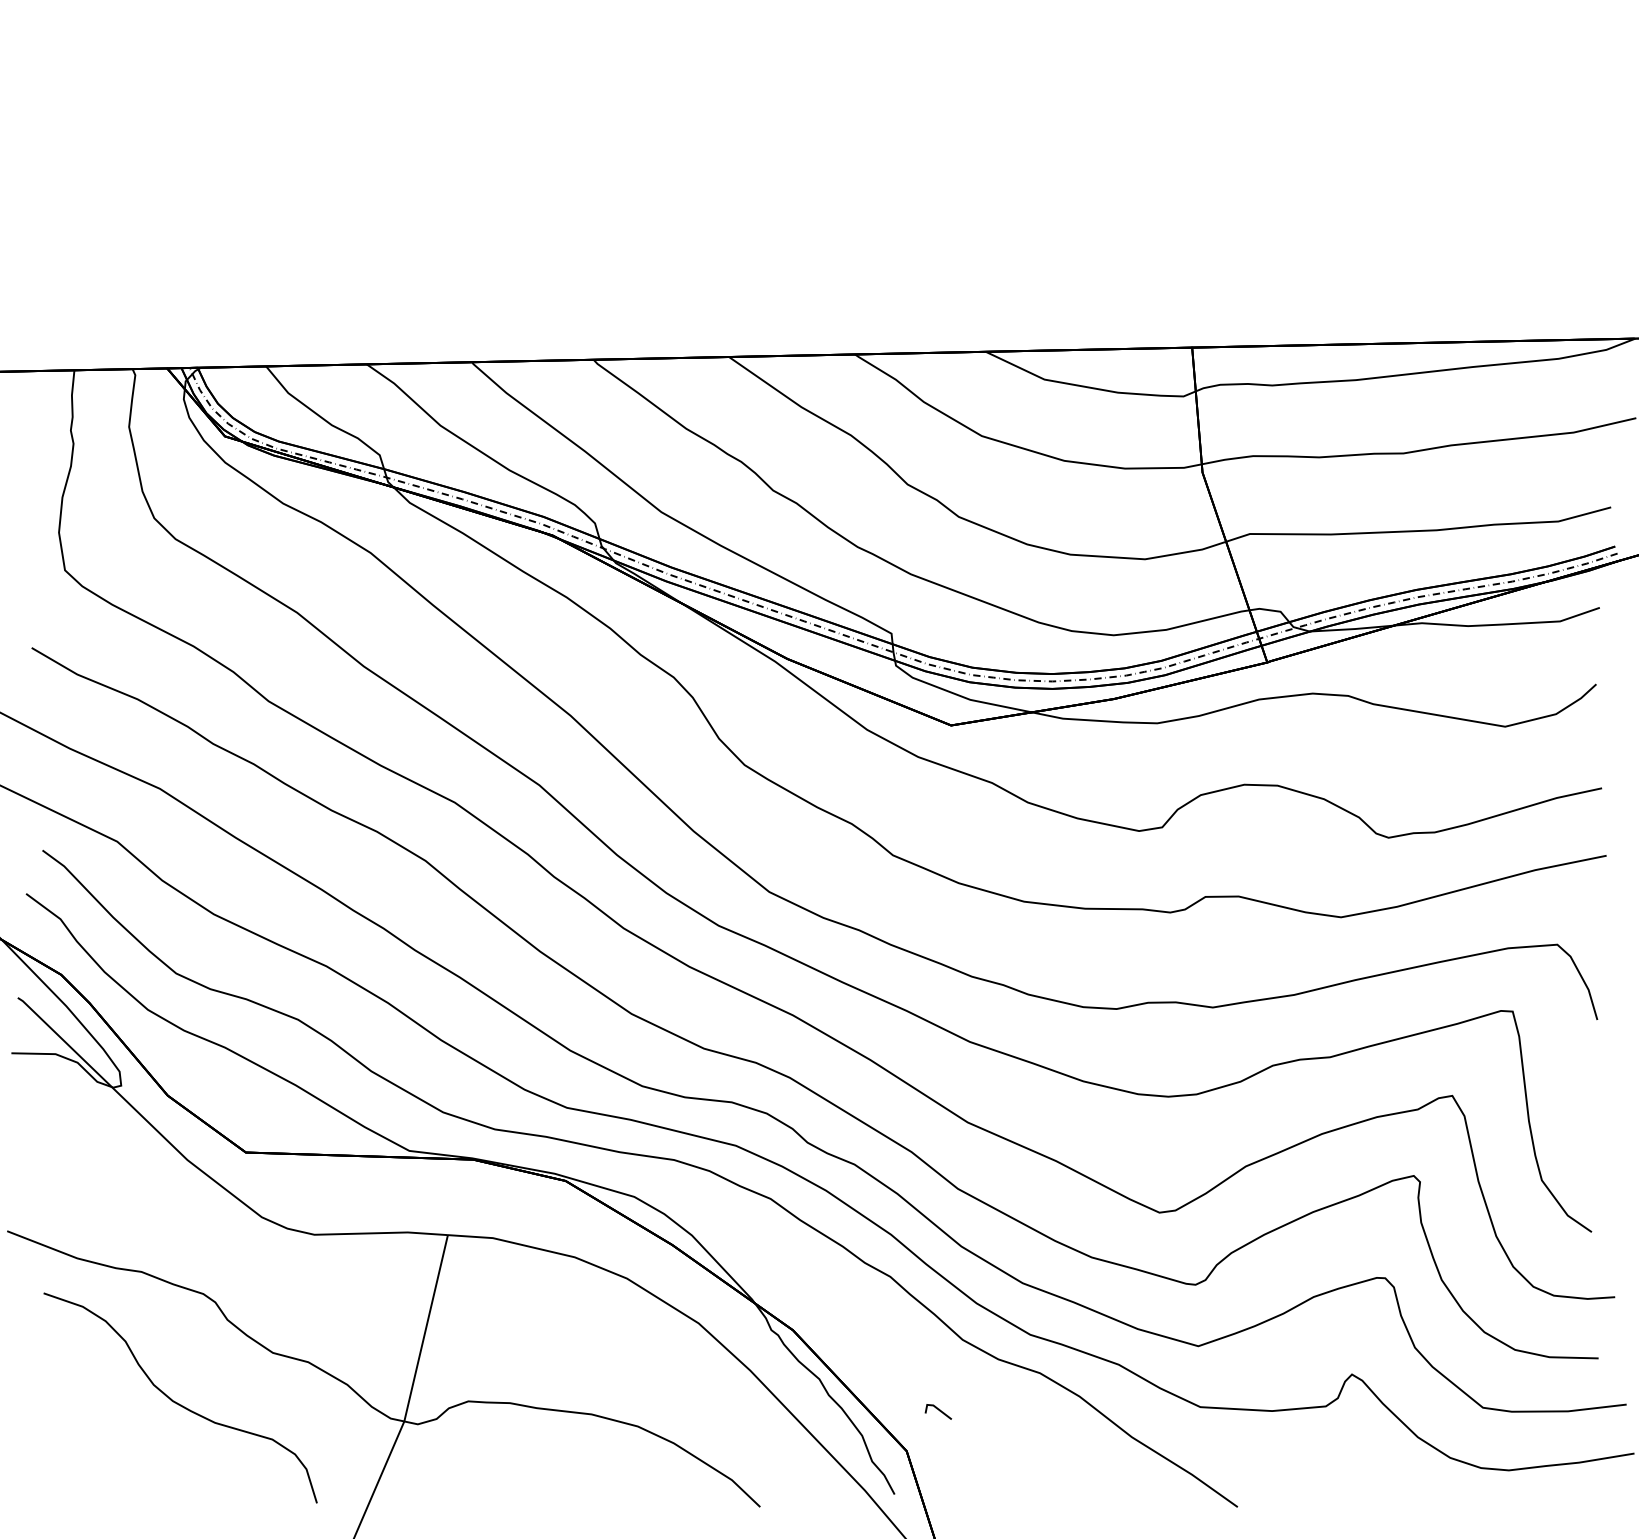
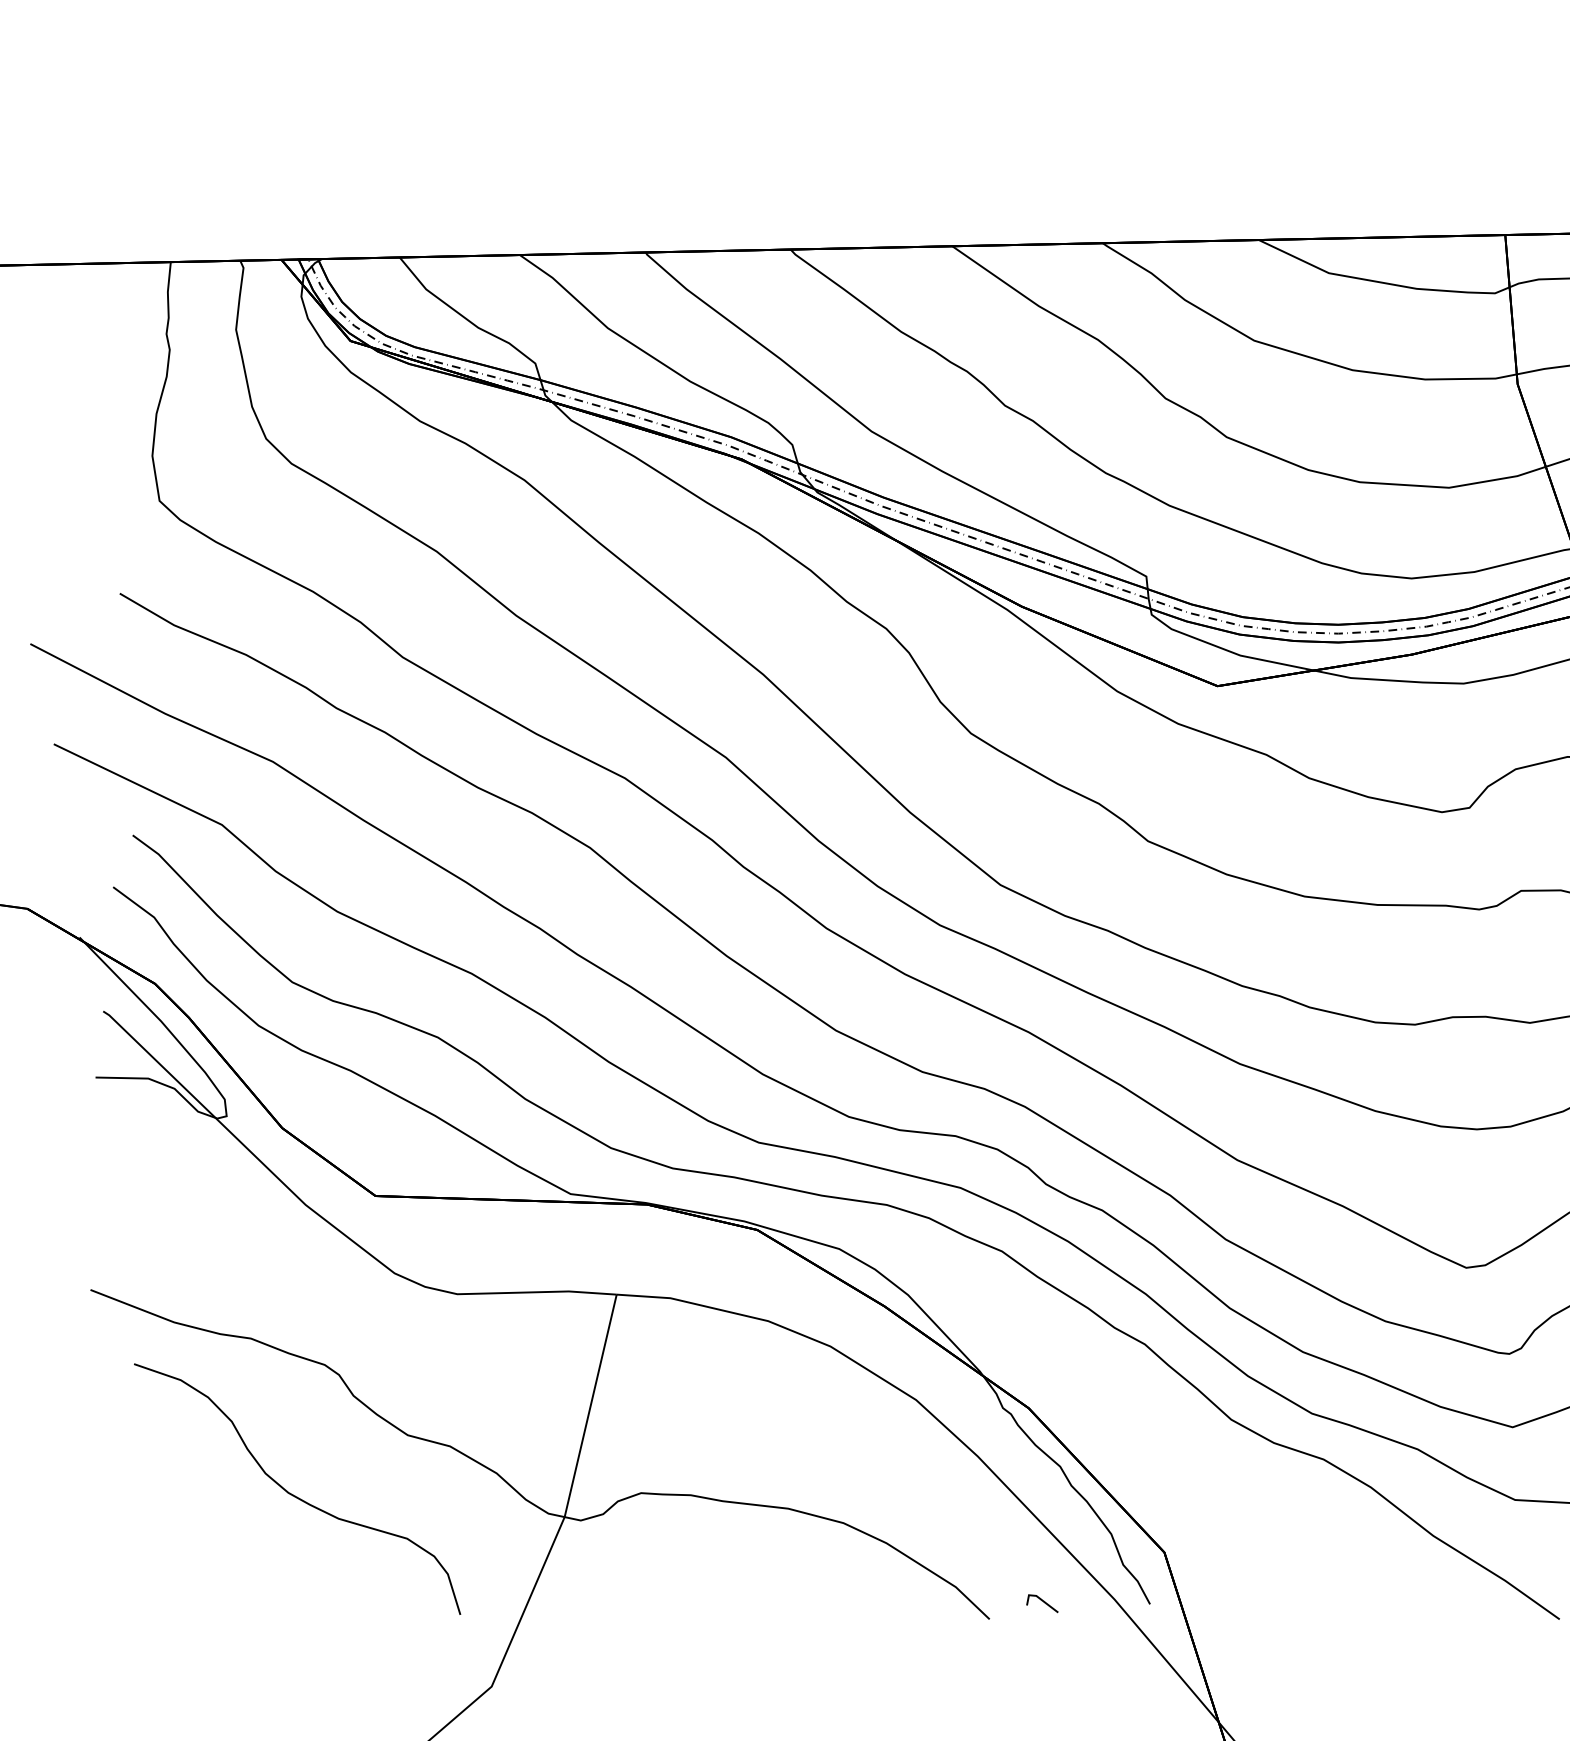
line: (938, 1410) -> (1042, 1601), moved

